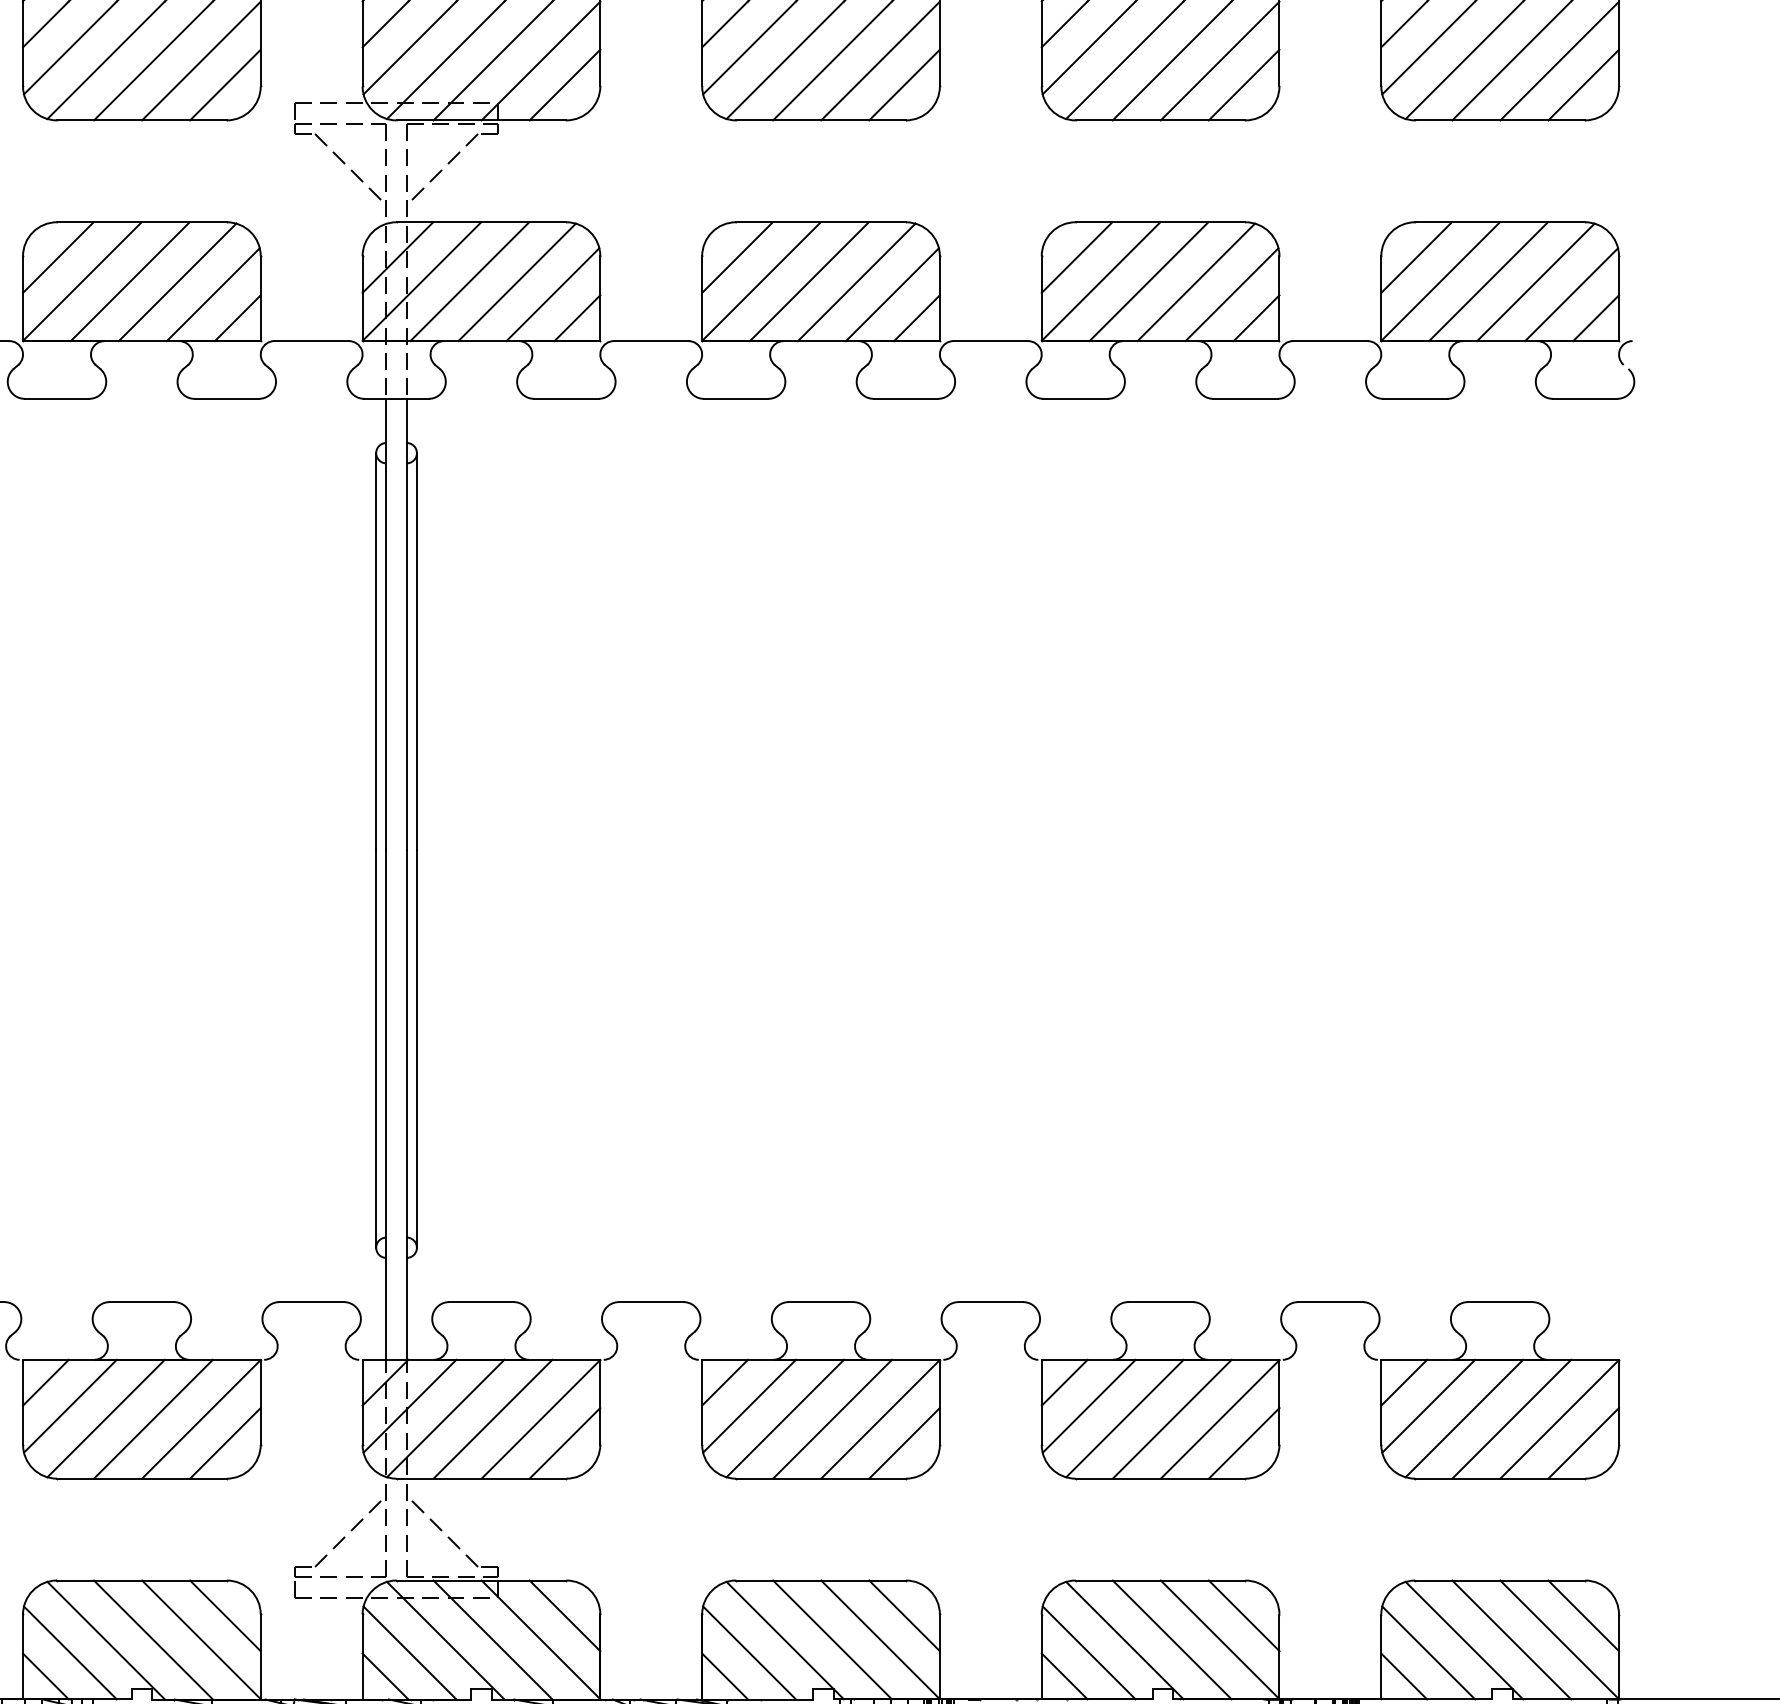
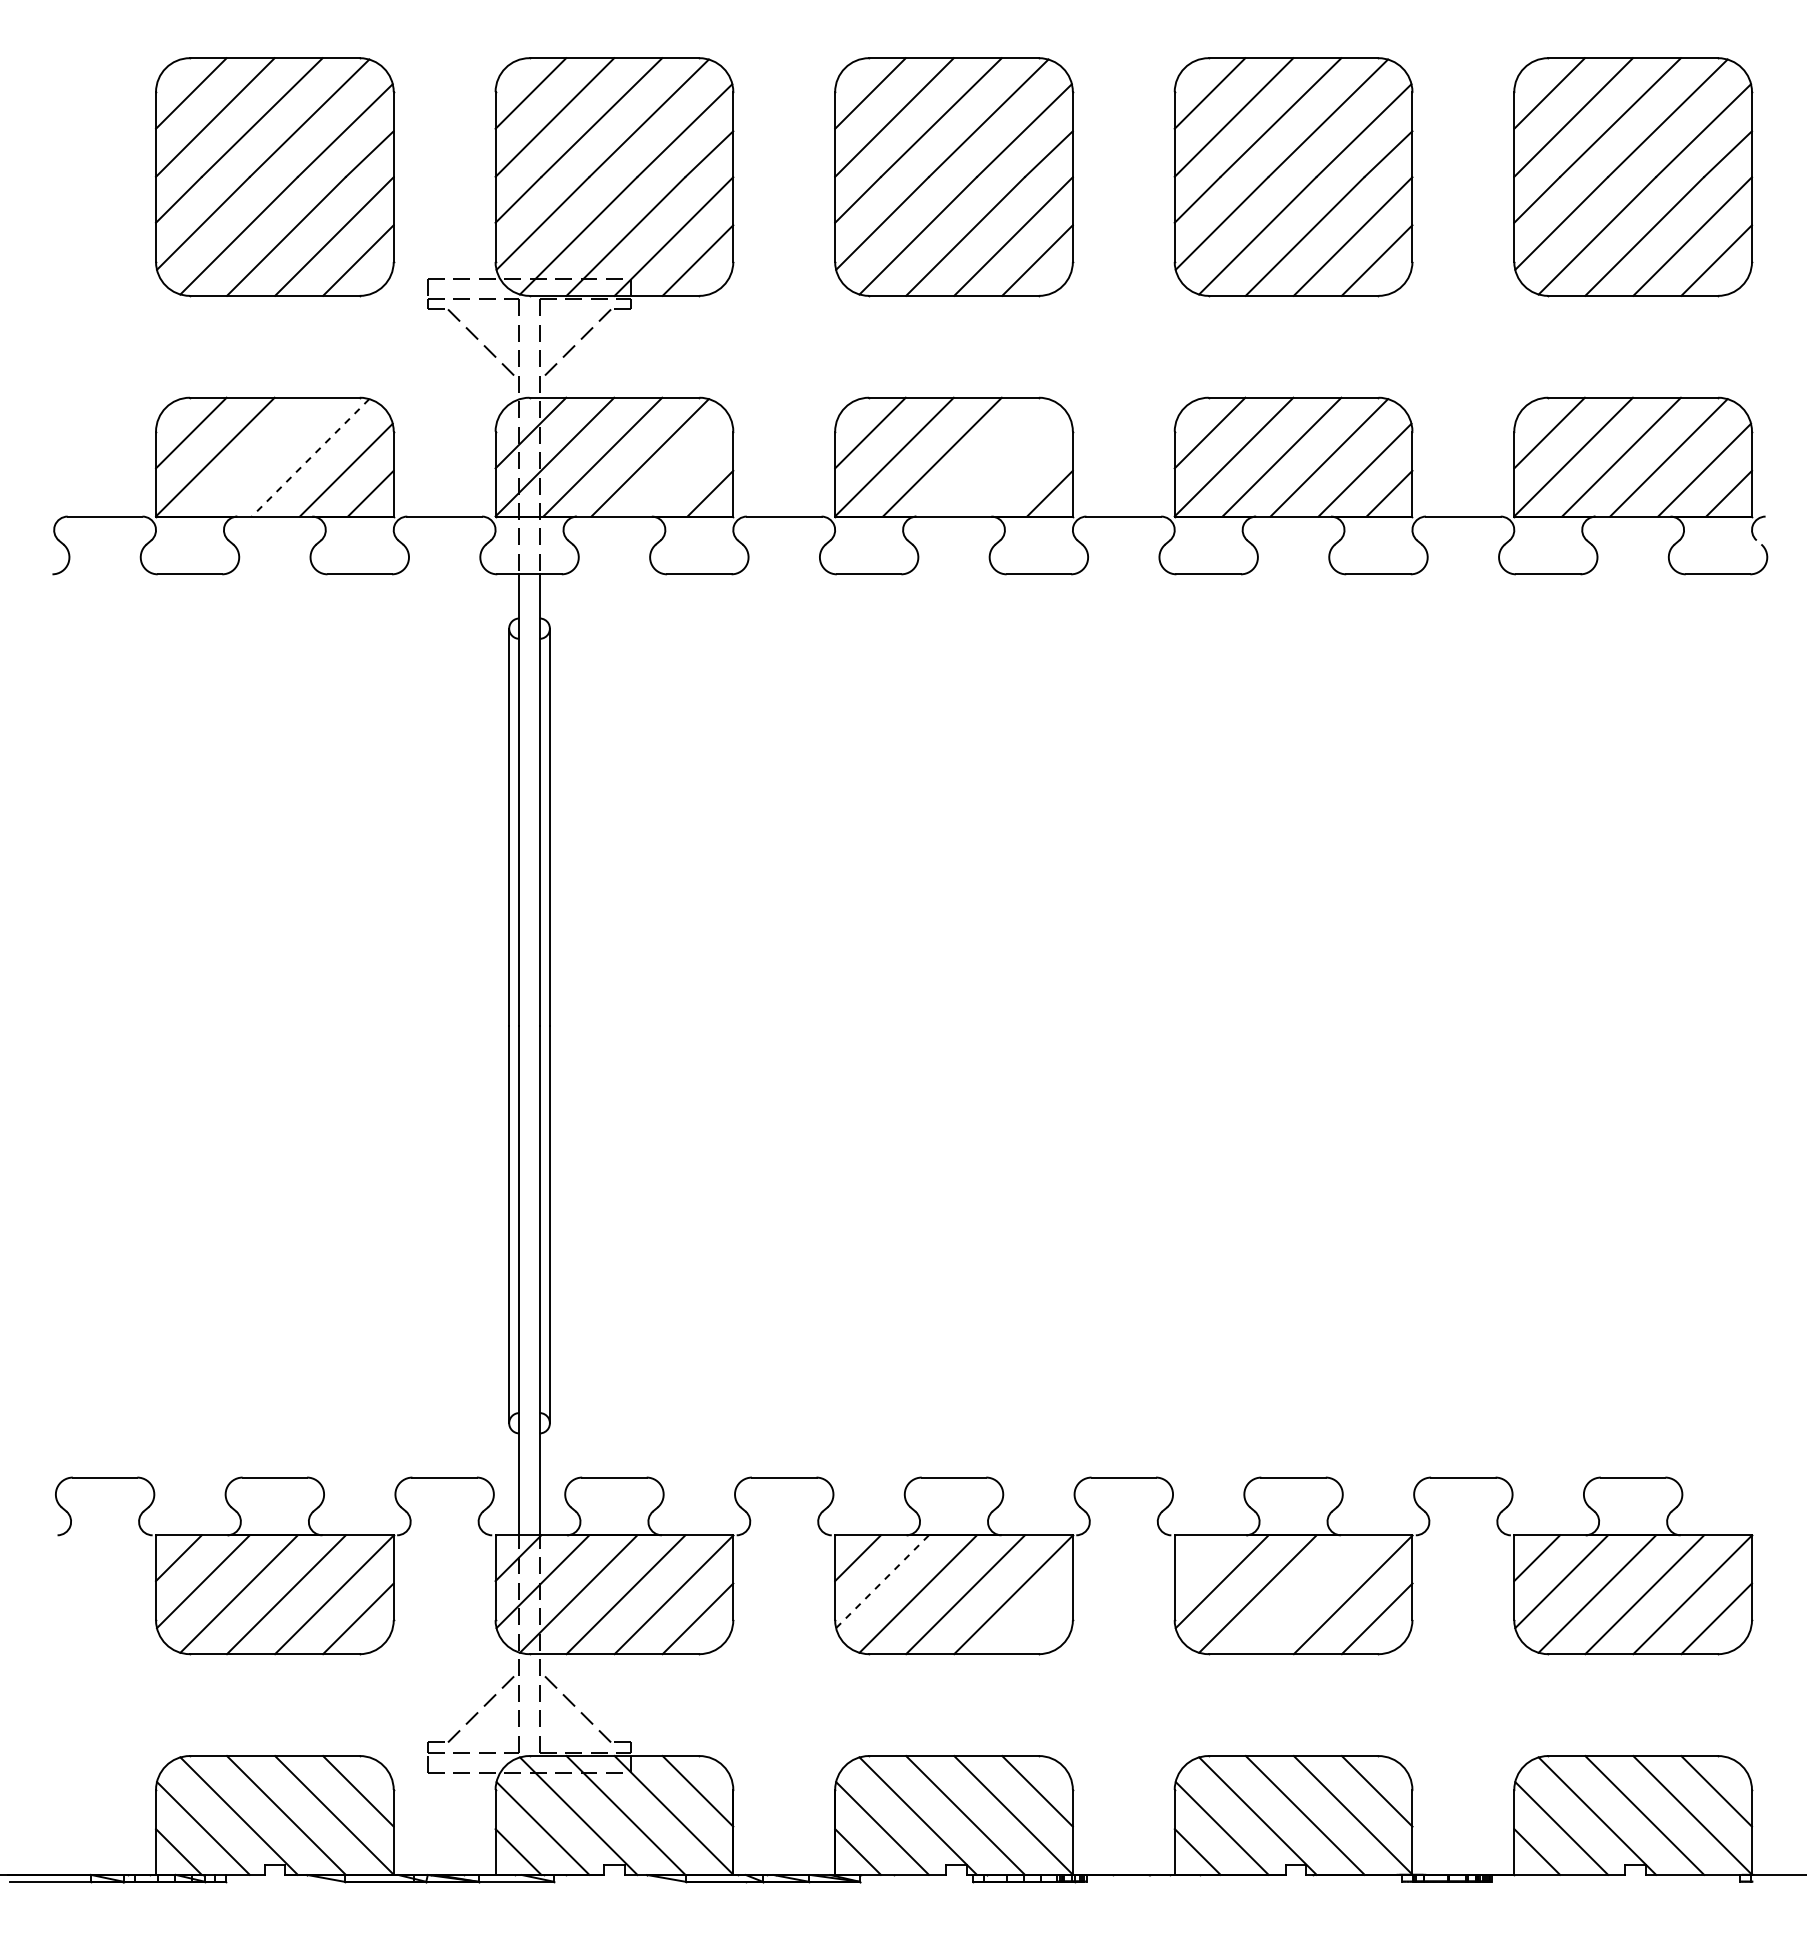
line: (129, 281) -> (262, 456), removed
line: (856, 282) -> (989, 457), removed
line: (177, 283) -> (310, 458), solid -> dashed
line: (552, 294) -> (685, 469), removed
line: (892, 294) -> (1025, 469), removed
line: (1064, 1383) -> (1197, 1558), removed
line: (749, 1406) -> (882, 1581), solid -> dashed
line: (1171, 1419) -> (1304, 1594), removed
line: (904, 1443) -> (1037, 1618), removed

